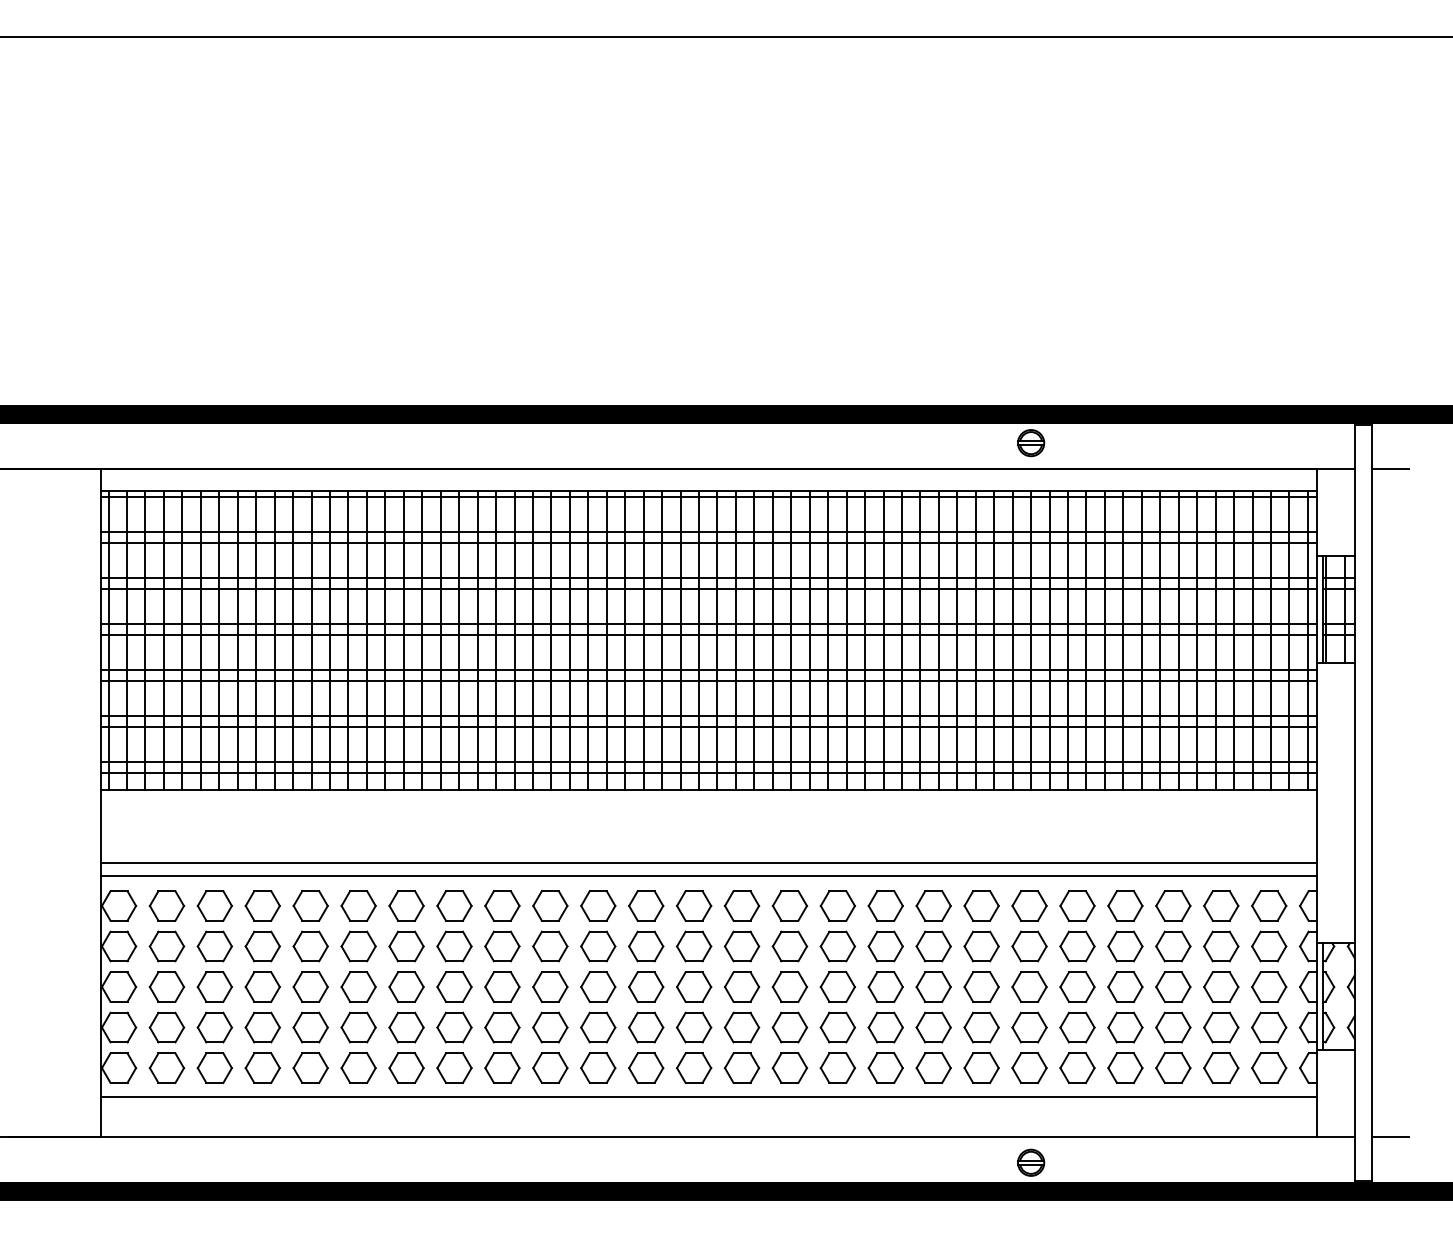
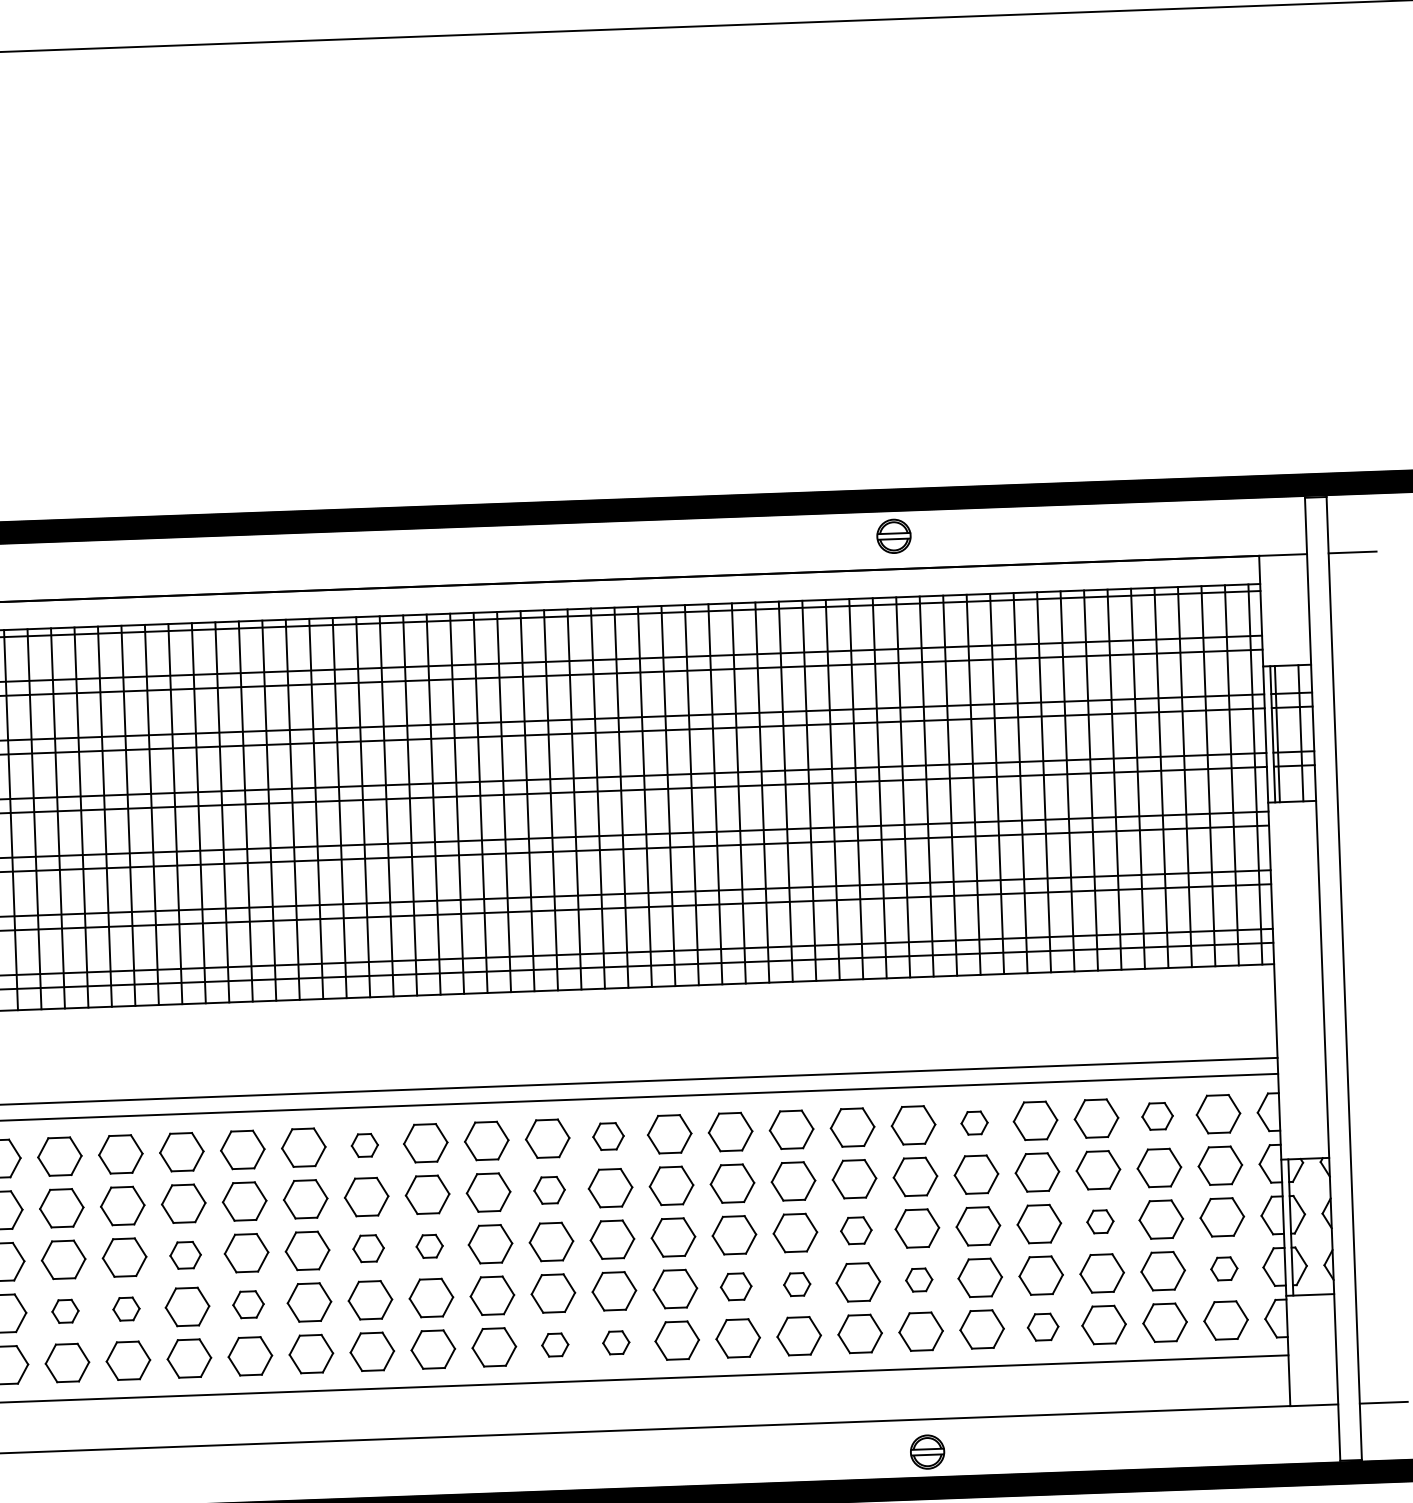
part: (598, 905) -> (365, 1144), size x0.6
part: (789, 905) -> (608, 1135), size x0.7
part: (1077, 905) -> (974, 1122), size x0.6
part: (1221, 905) -> (1157, 1115), size x0.7
part: (741, 946) -> (548, 1190), size x0.7
part: (454, 986) -> (185, 1254), size x0.7
part: (598, 986) -> (368, 1247), size x0.7
part: (646, 986) -> (429, 1245), size x0.6
part: (981, 986) -> (856, 1230), size x0.7
part: (1173, 986) -> (1100, 1221), size x0.6
part: (358, 1027) -> (65, 1311), size x0.6
part: (406, 1027) -> (126, 1309), size x0.6
part: (502, 1027) -> (248, 1304), size x0.7
part: (885, 1027) -> (735, 1286), size x0.7
part: (933, 1027) -> (797, 1284), size x0.6
part: (1029, 1027) -> (919, 1280), size x0.6
part: (1269, 1027) -> (1224, 1268), size x0.6
part: (741, 1067) -> (554, 1344), size x0.6
part: (789, 1067) -> (615, 1342), size x0.6
part: (1125, 1067) -> (1043, 1326), size x0.7

